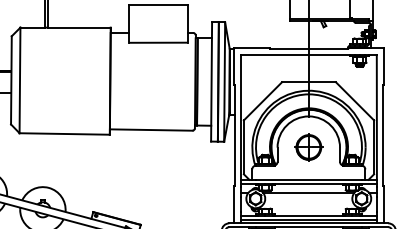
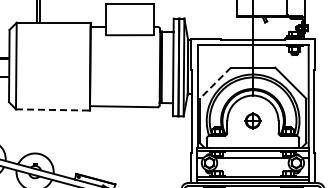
line: (263, 101) -> (215, 83), solid -> dashed
line: (64, 133) -> (52, 109), solid -> dashed
part: (308, 146) -> (252, 120), size x0.7

